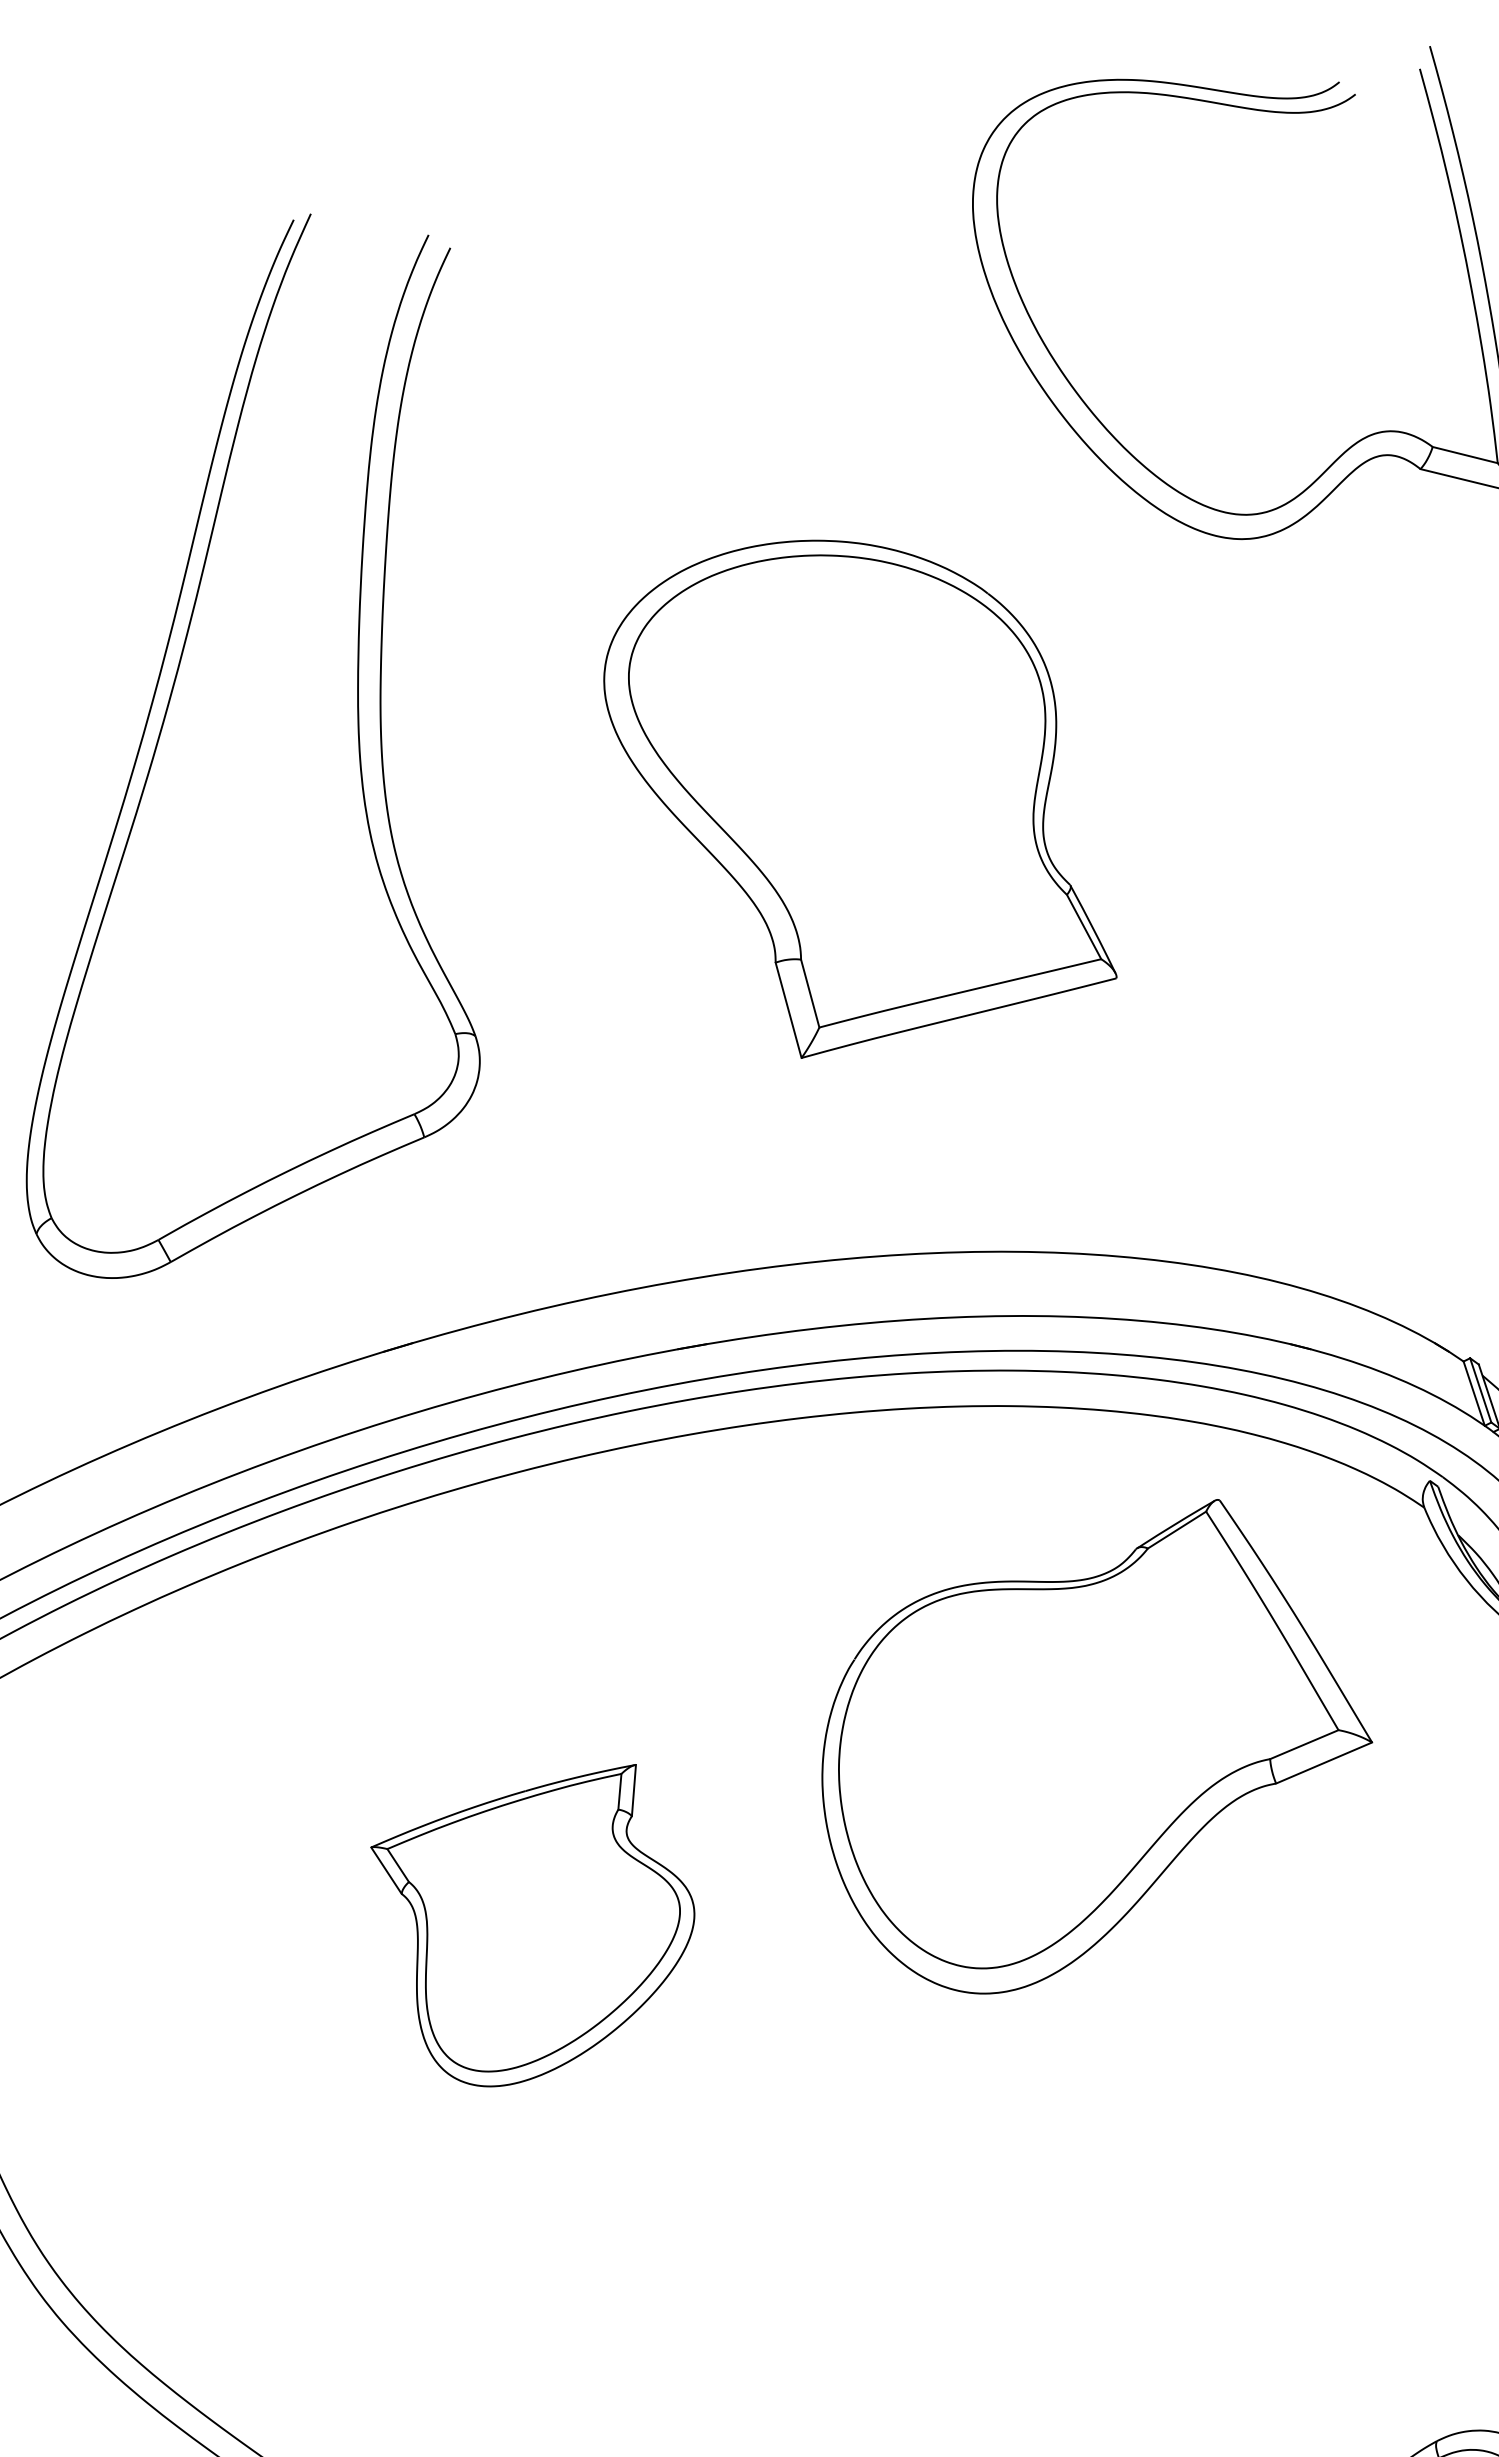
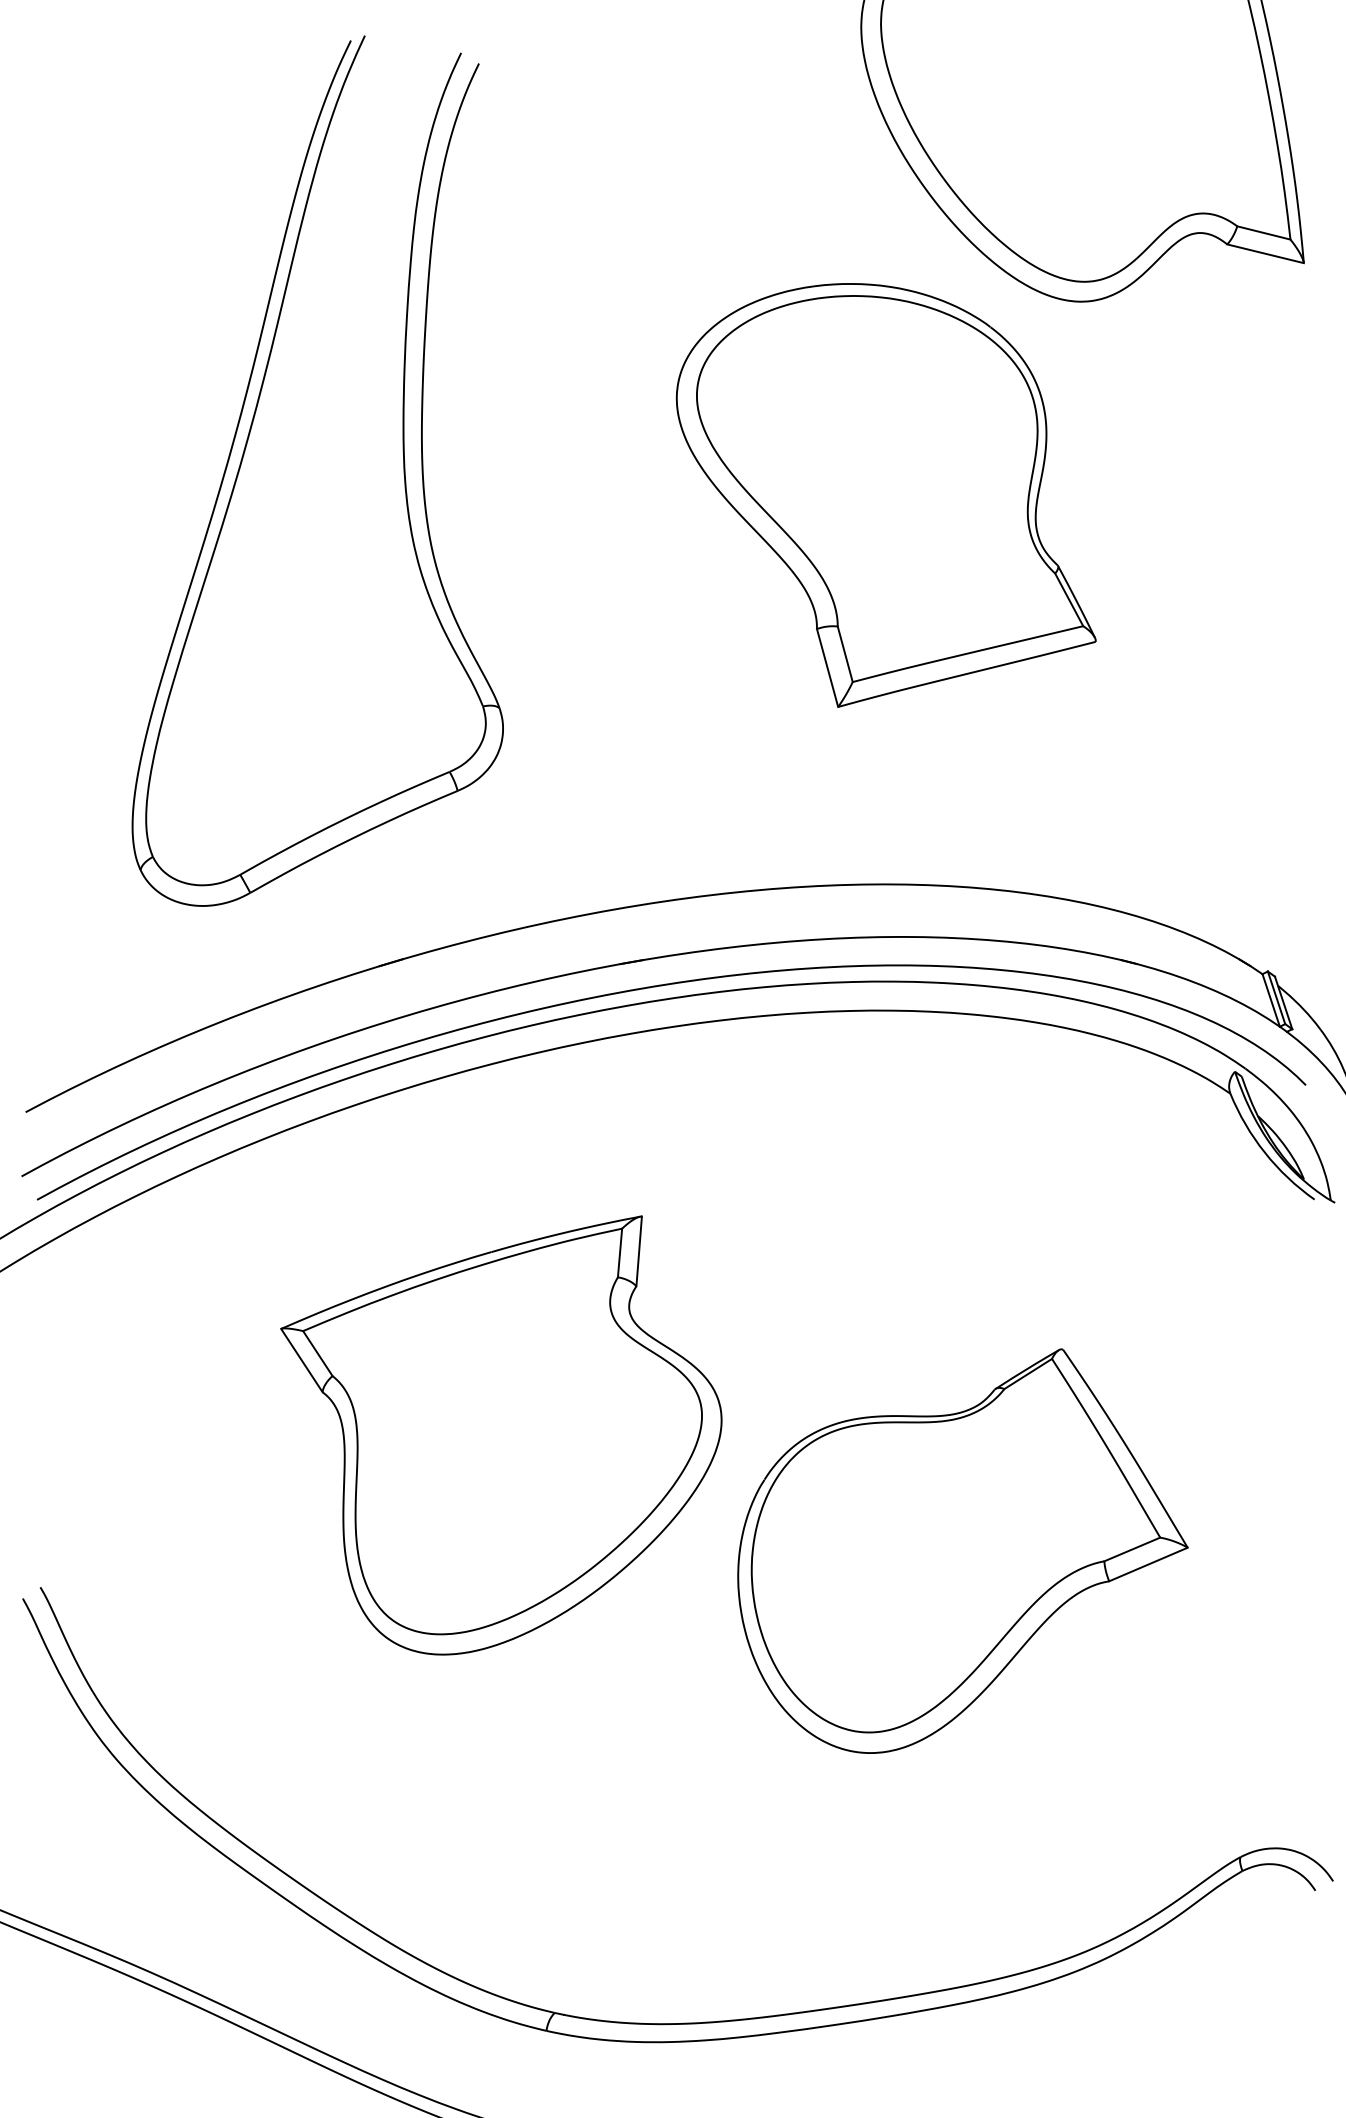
part: (166, 718) -> (246, 448), moved
part: (859, 799) -> (885, 495), moved
part: (1096, 1745) -> (962, 1550), moved
part: (532, 1925) -> (501, 1435), size x1.67

